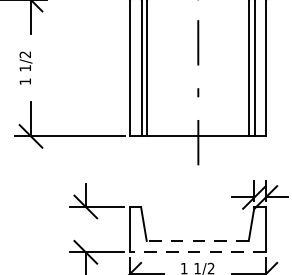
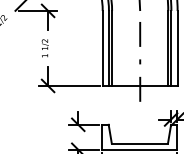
line: (197, 240) -> (139, 143), dashed -> solid
line: (197, 251) -> (139, 149), dashed -> solid

